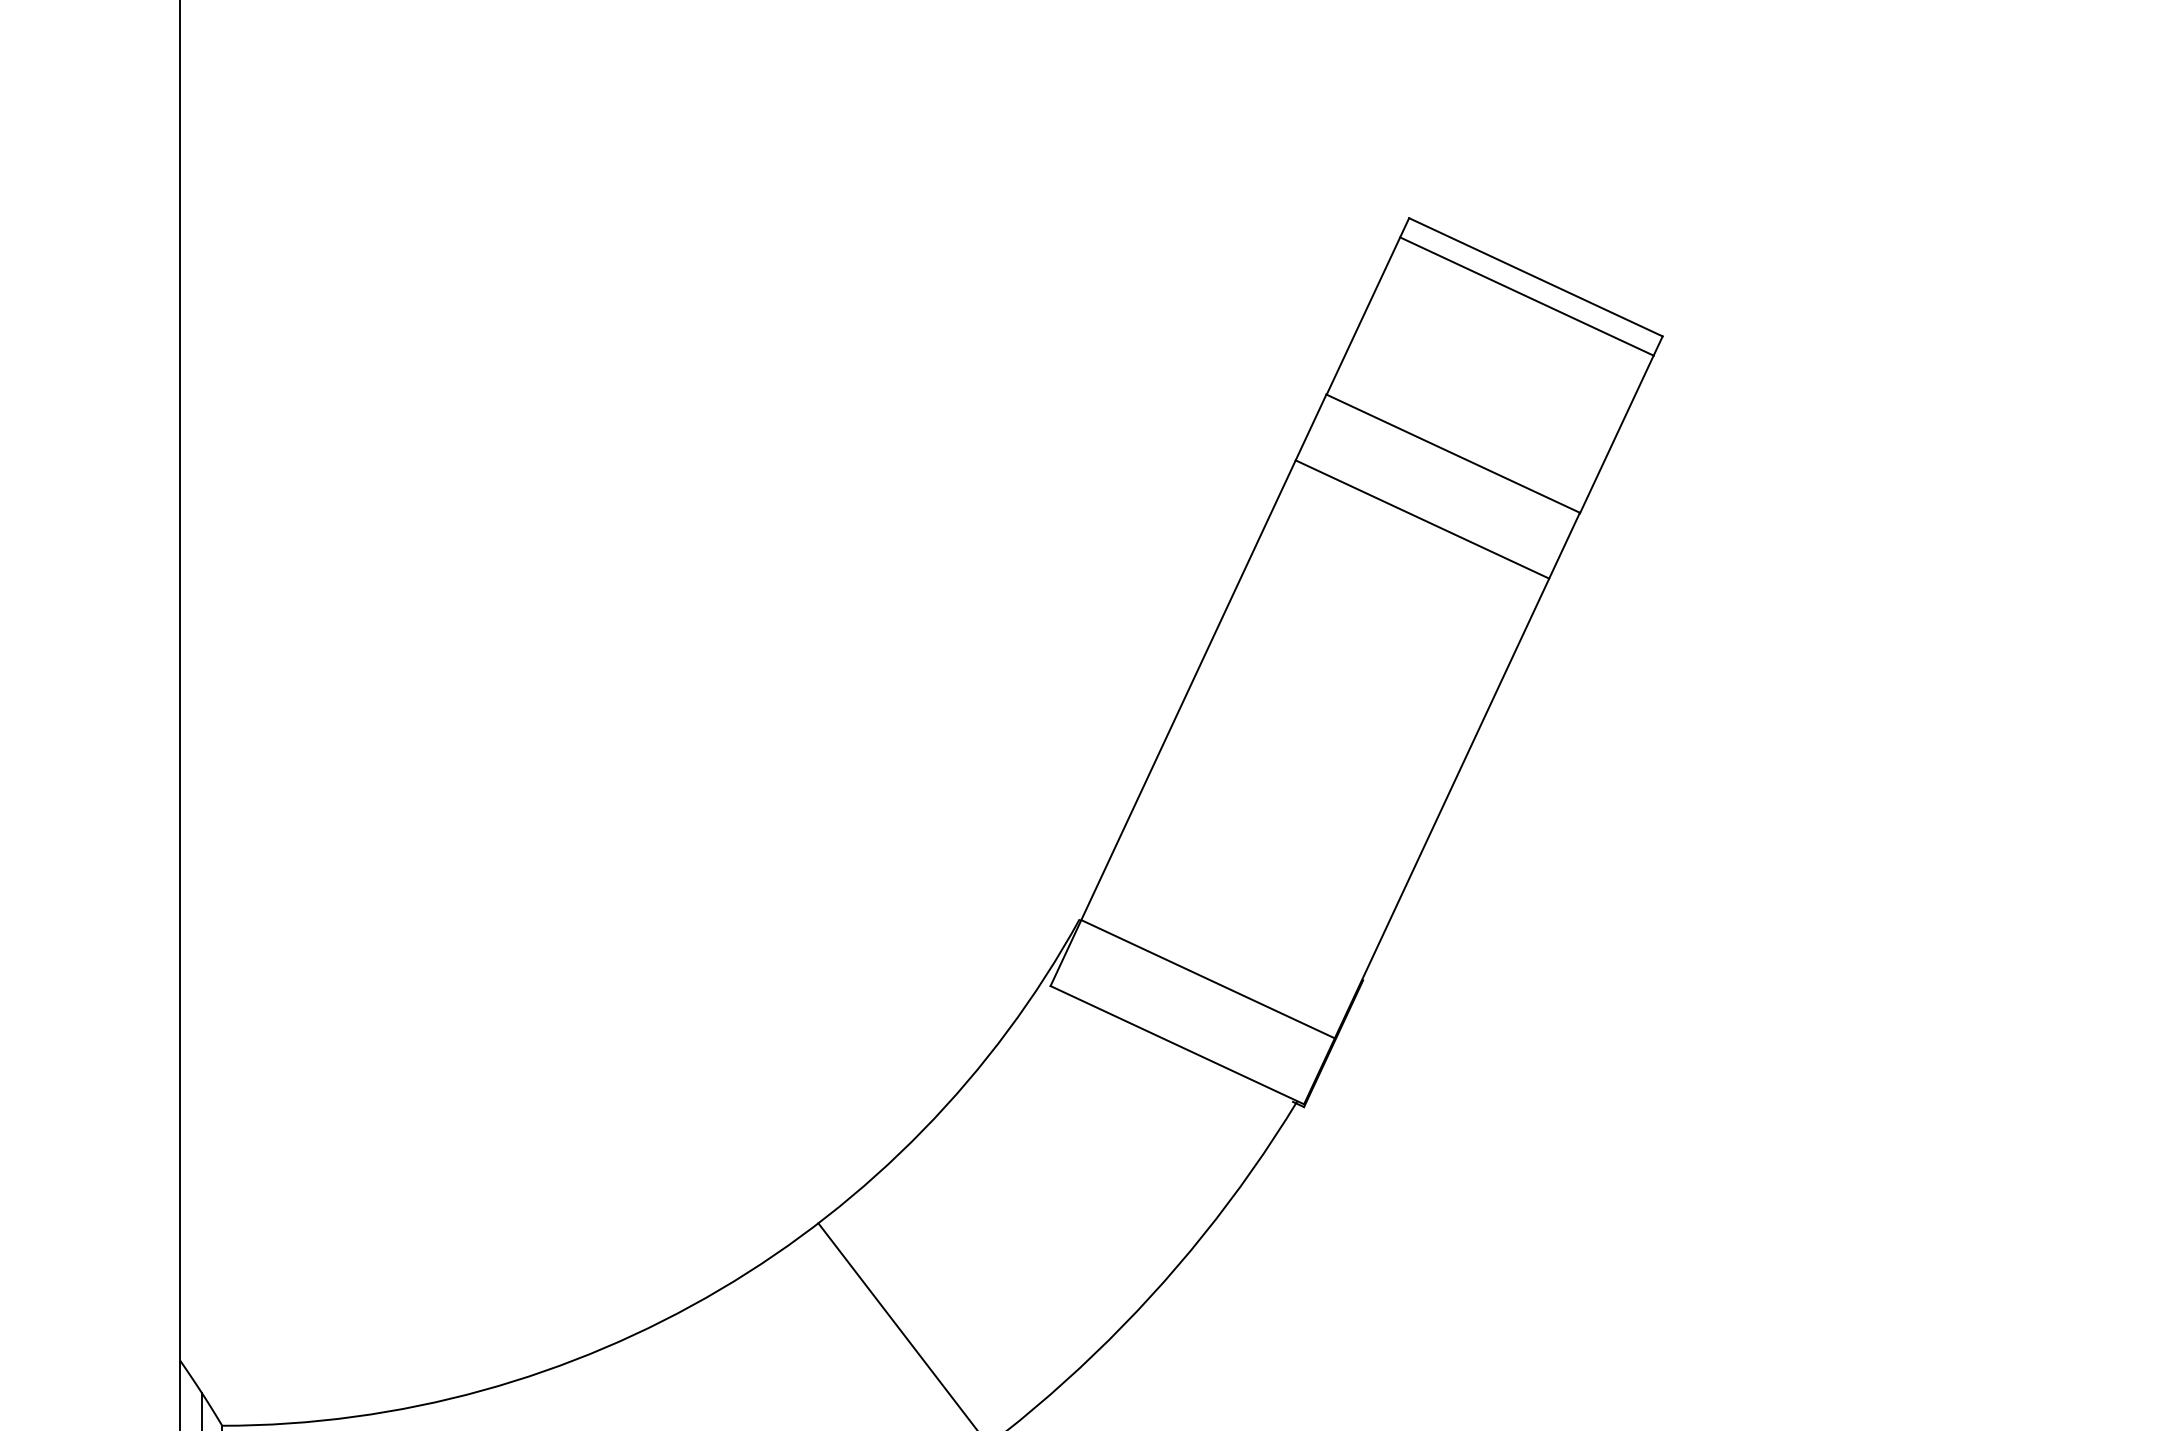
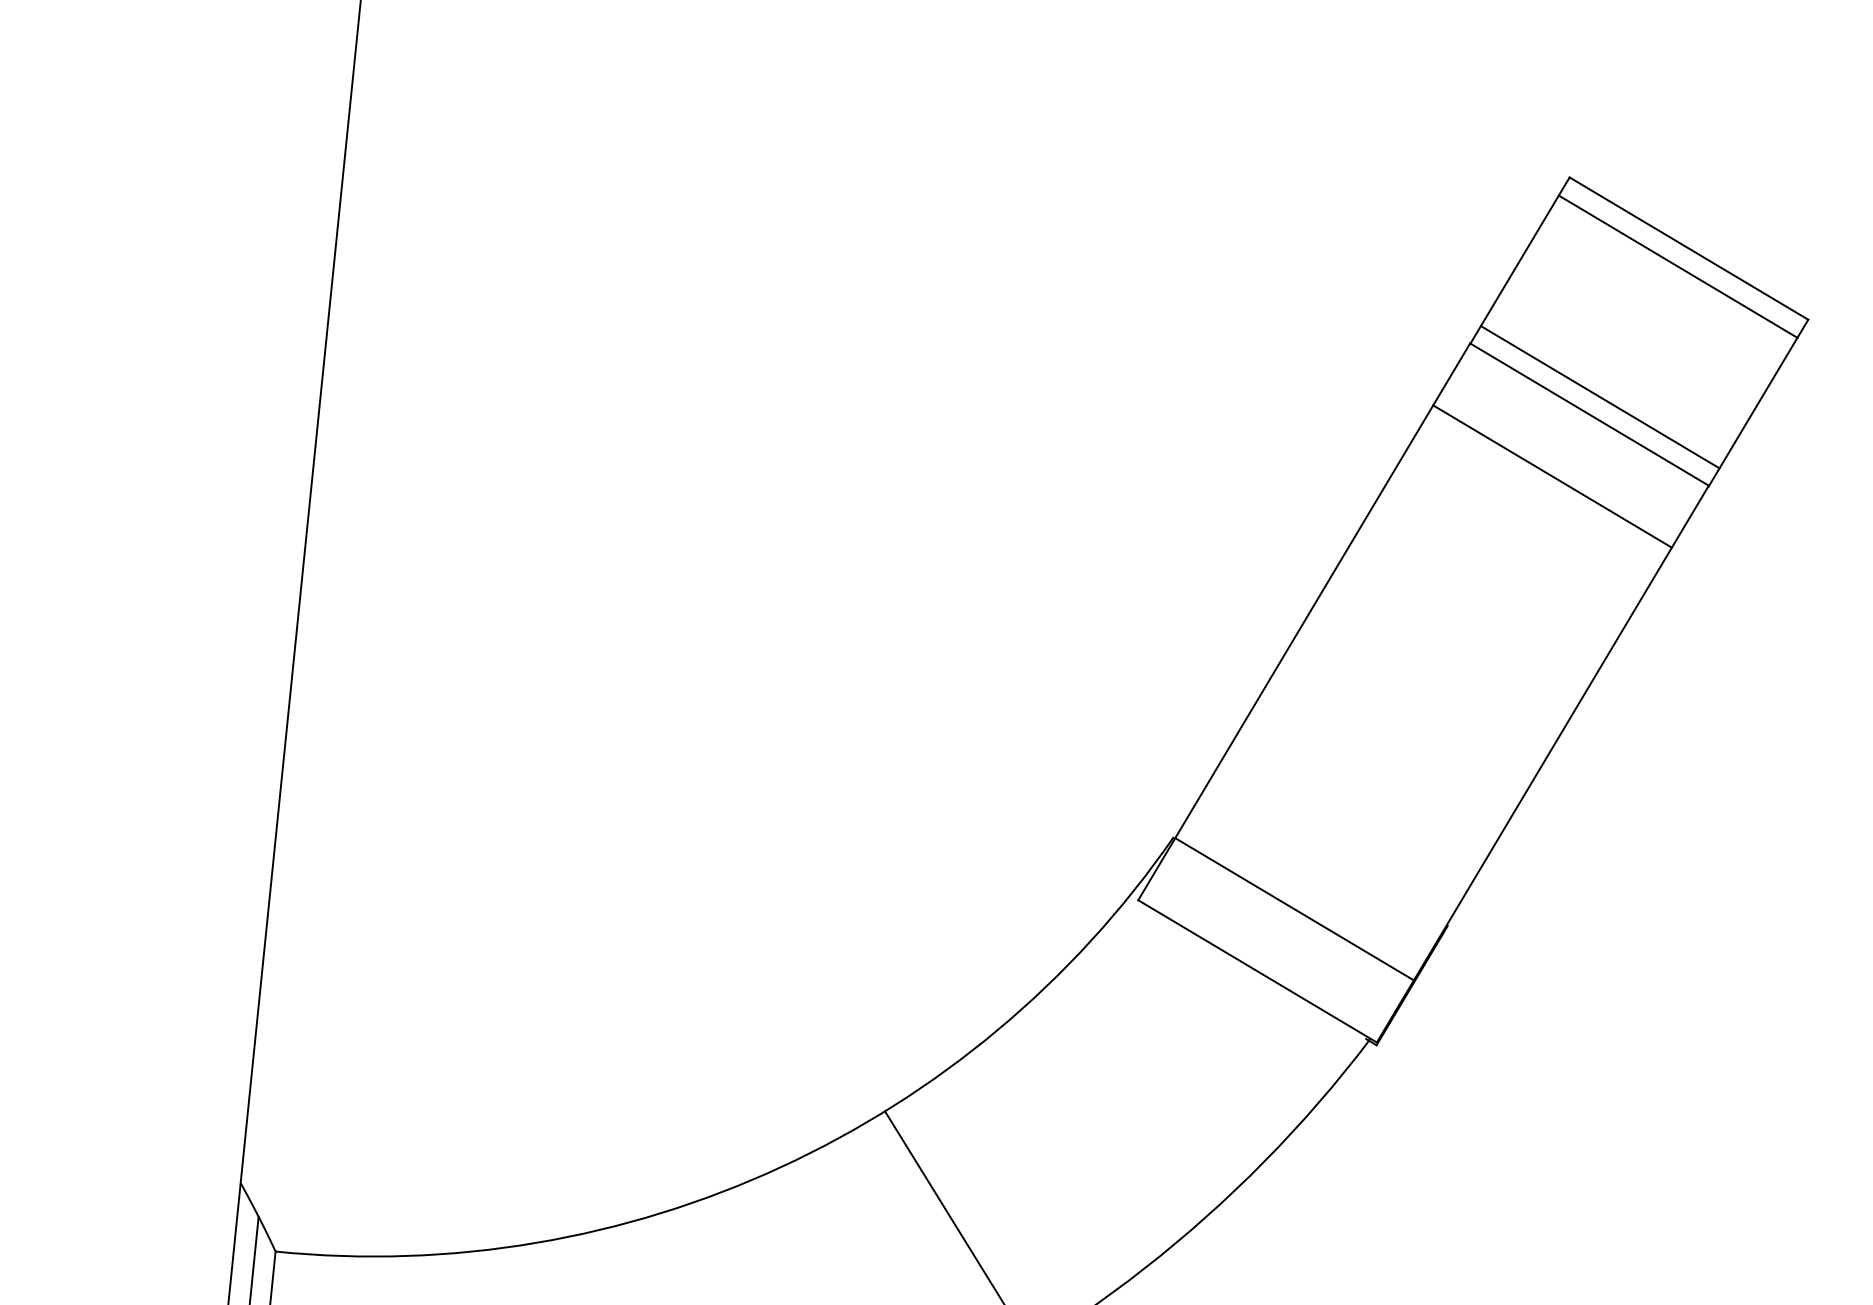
line: (1461, 435) -> (1599, 397), added

